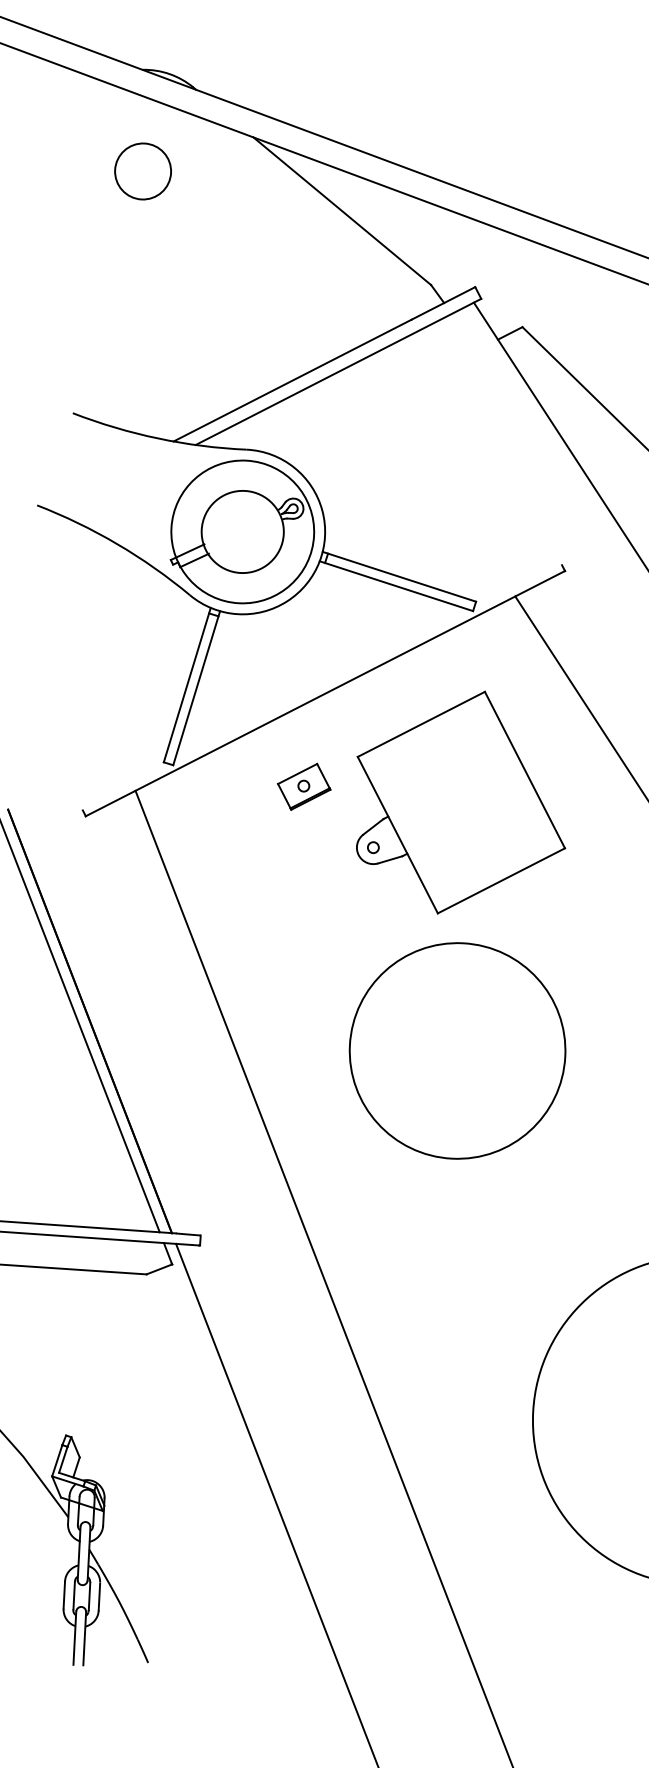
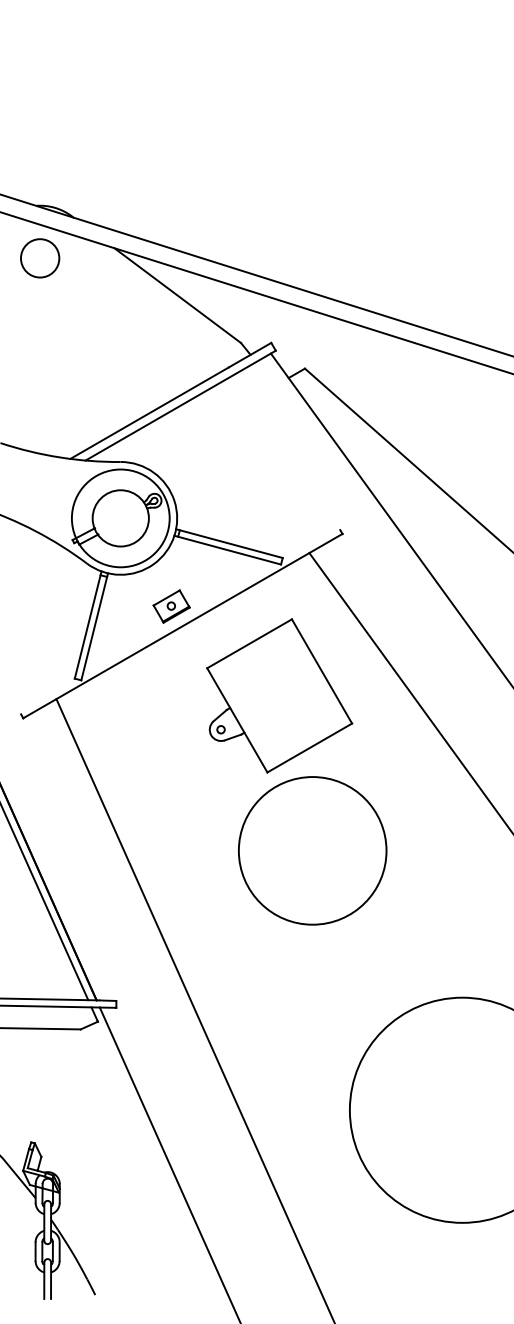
circle: (143, 171) -> (40, 258), moved
part: (304, 786) -> (171, 606), moved
circle: (457, 1050) -> (312, 850), moved

